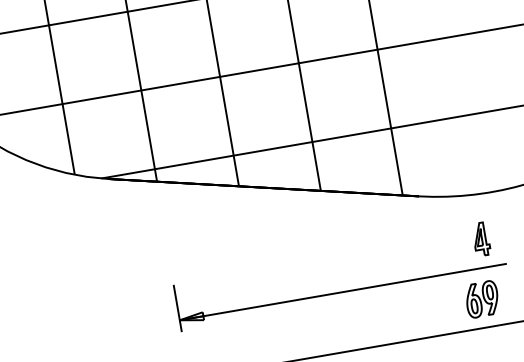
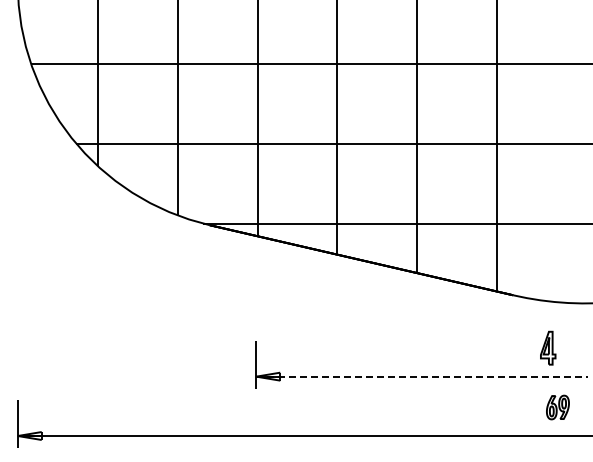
part: (481, 238) -> (548, 347), moved
line: (343, 291) -> (422, 376), solid -> dashed
part: (481, 299) -> (557, 407), size x0.7

